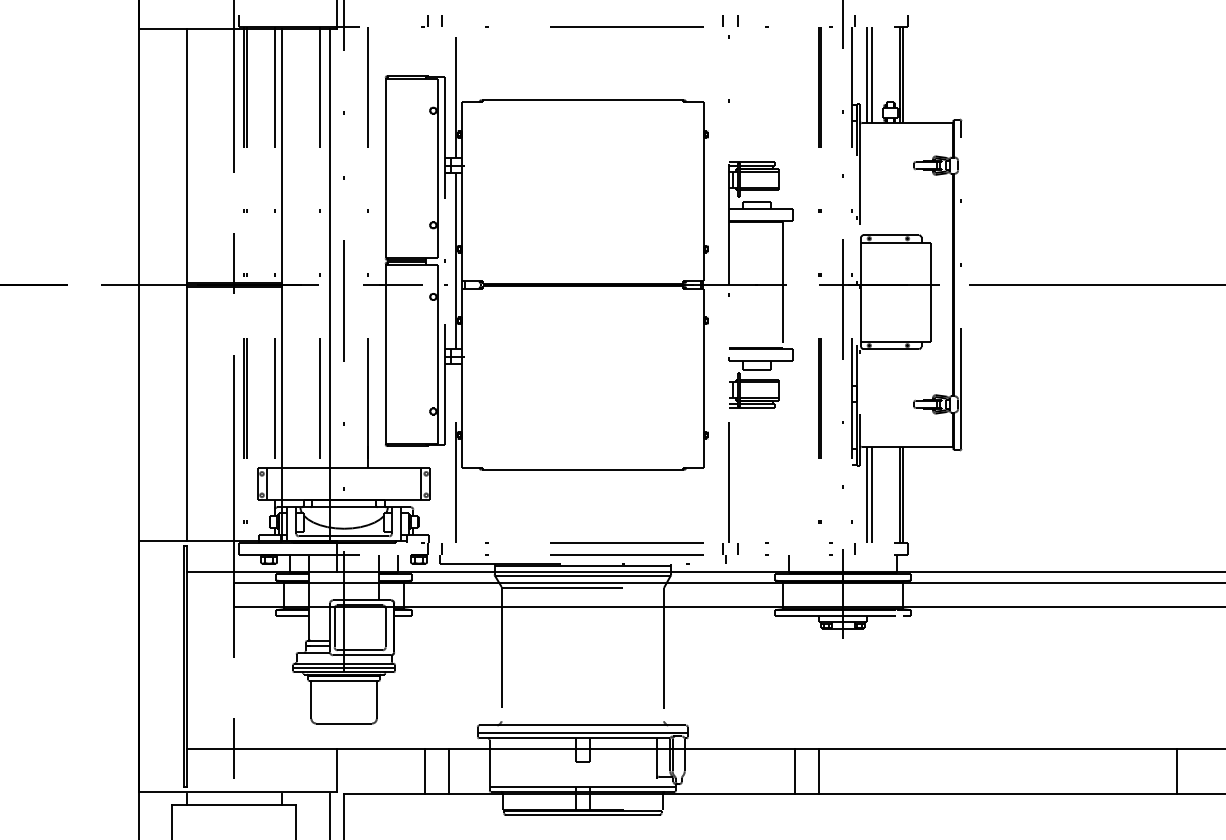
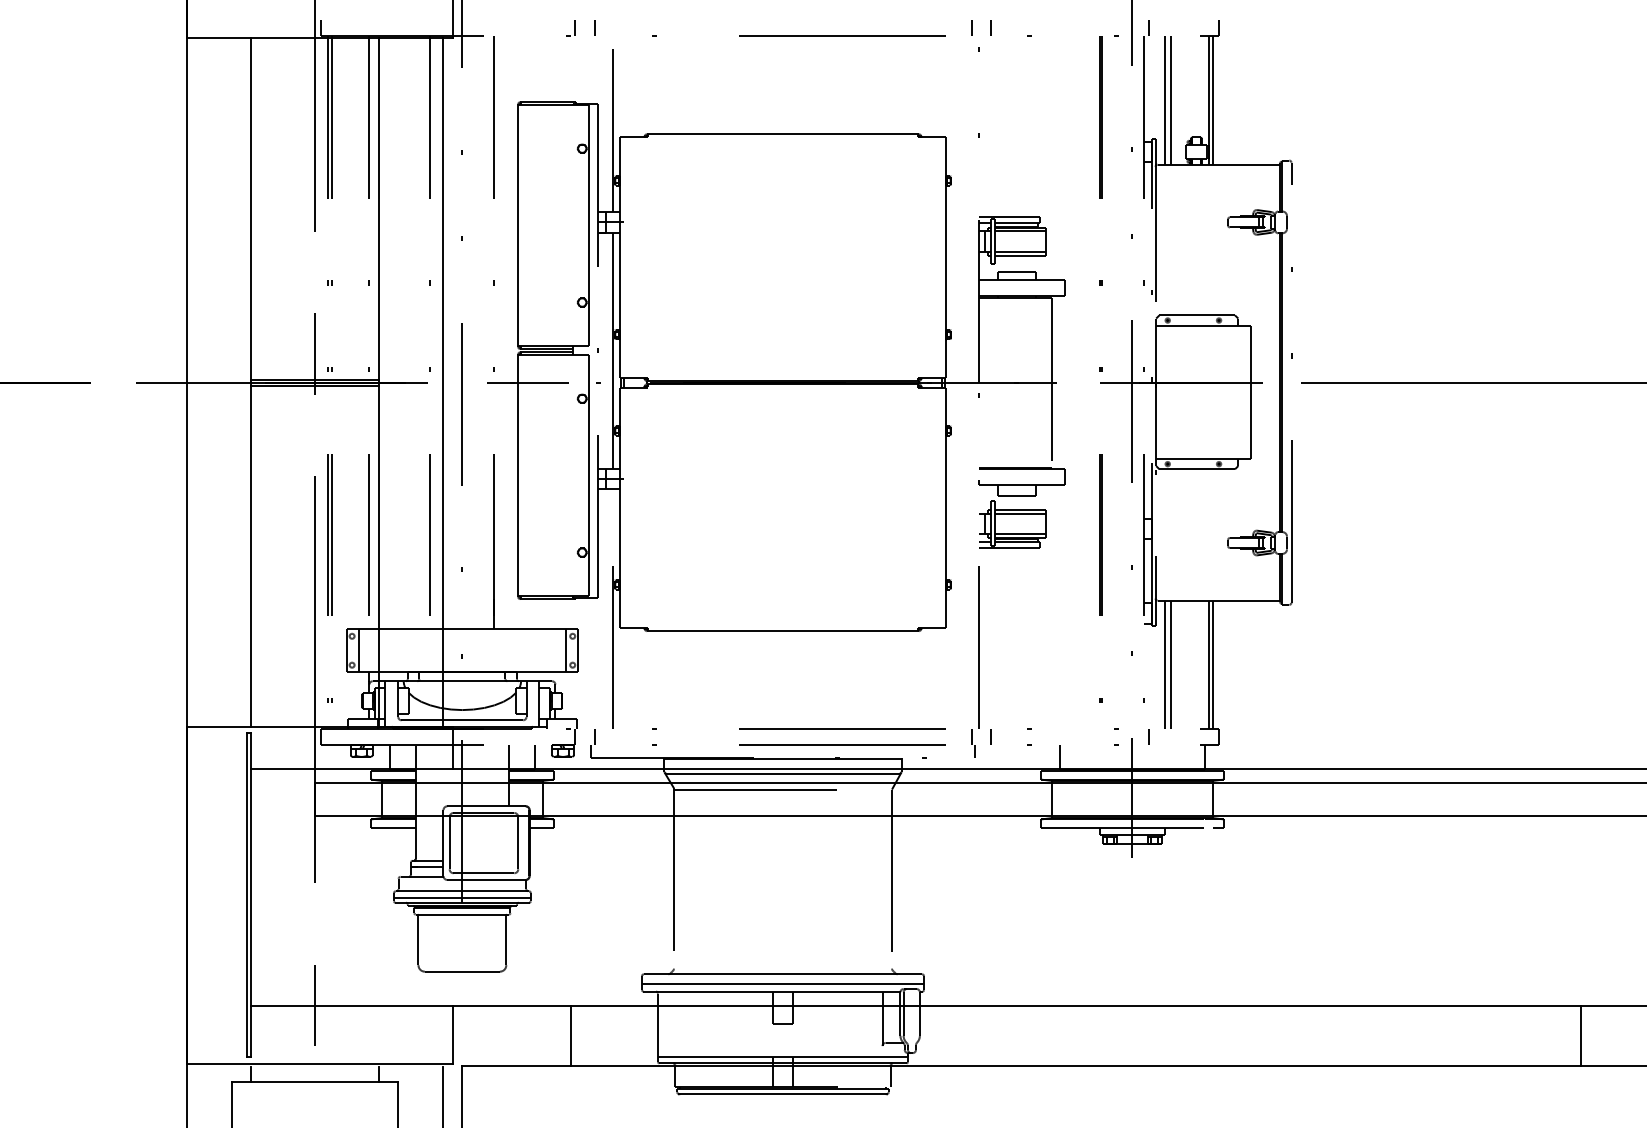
line: (449, 771) -> (603, 1036), removed
line: (795, 771) -> (1068, 1036), removed
line: (819, 771) -> (1100, 1036), removed

